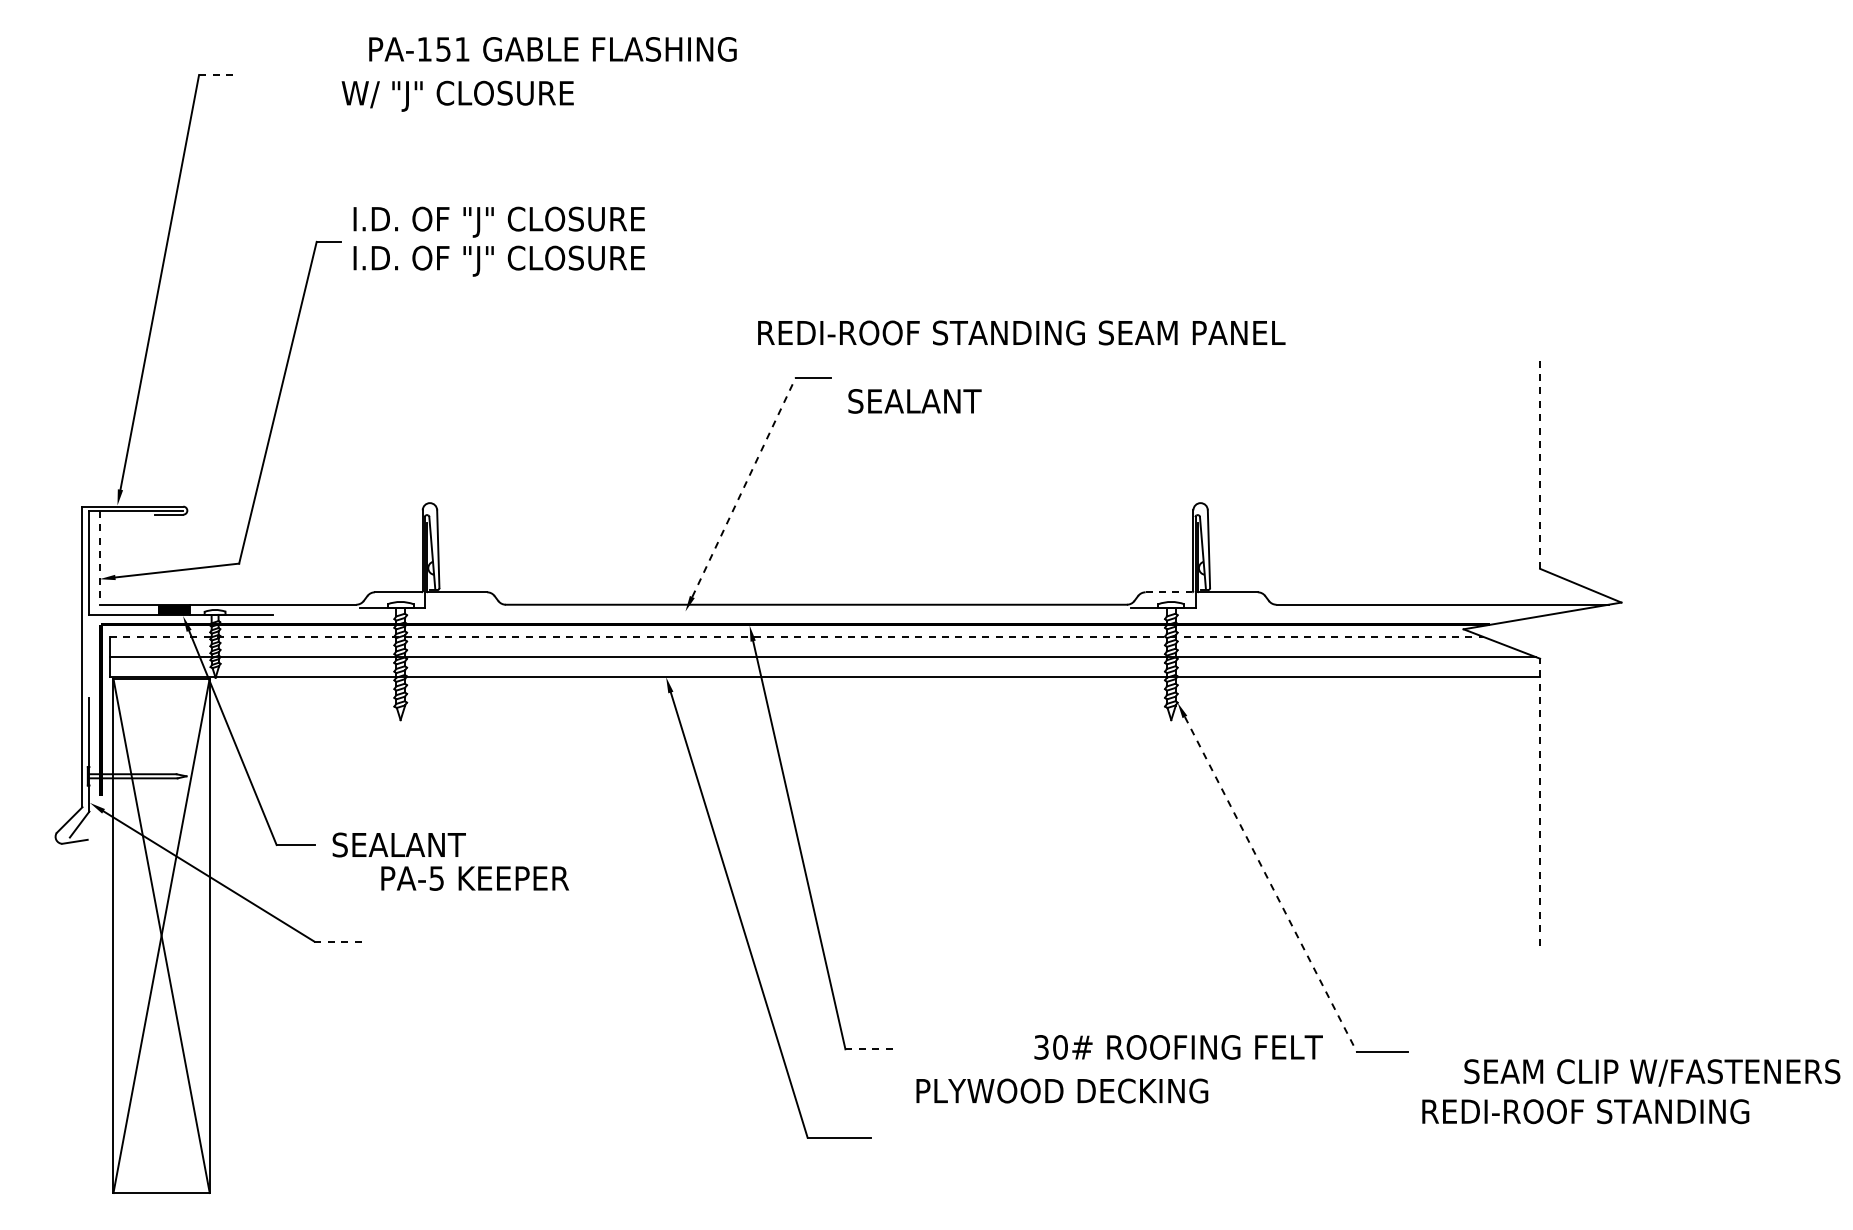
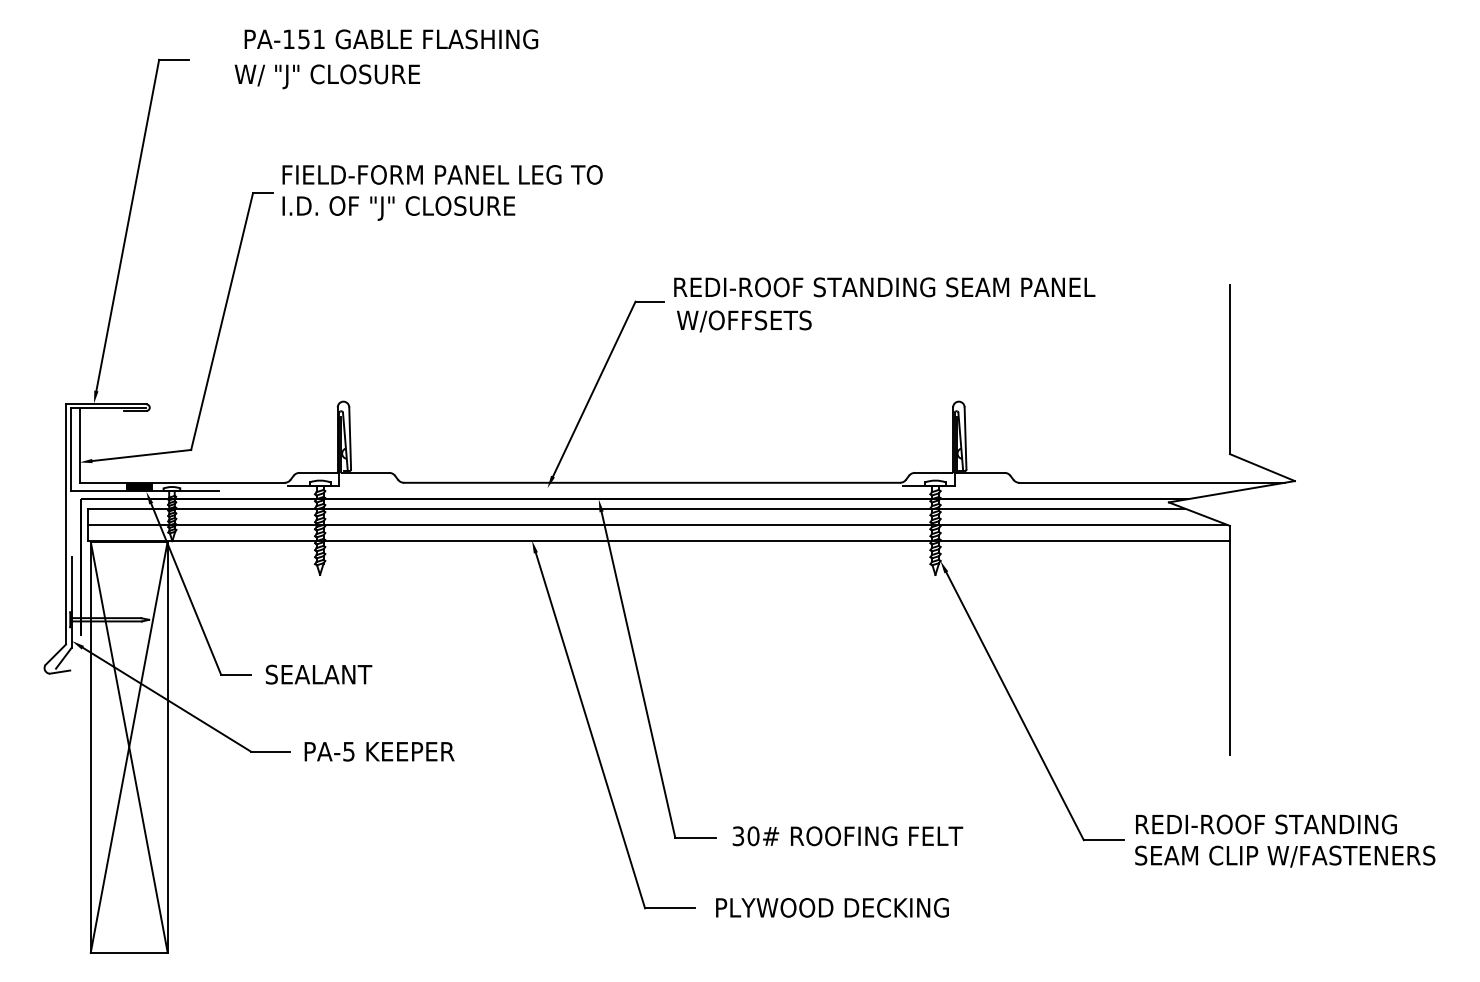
text: (552, 49) -> (391, 39), moved
line: (217, 75) -> (173, 60), dashed -> solid
text: (457, 95) -> (327, 76), moved
text: (555, 221) -> (443, 176), I.D. OF "J" CLOSURE -> FIELD-FORM PANEL LEG TO
text: (1021, 332) -> (884, 286), moved
text: (931, 402) -> (743, 321), SEALANT -> W/OFFSETS
line: (1540, 462) -> (1230, 369), dashed -> solid
line: (744, 487) -> (594, 389), dashed -> solid
line: (99, 558) -> (79, 445), dashed -> solid
line: (1169, 592) -> (934, 473), dashed -> solid
line: (797, 637) -> (636, 508), dashed -> solid
line: (1540, 801) -> (1230, 639), dashed -> solid
text: (474, 878) -> (379, 751), moved
line: (1271, 885) -> (1015, 706), dashed -> solid
line: (338, 941) -> (270, 751), dashed -> solid
text: (1178, 1047) -> (847, 836), moved
line: (871, 1049) -> (696, 837), dashed -> solid
text: (1652, 1072) -> (1285, 856), moved
text: (1062, 1090) -> (832, 907), moved
text: (1585, 1111) -> (1266, 824), moved

